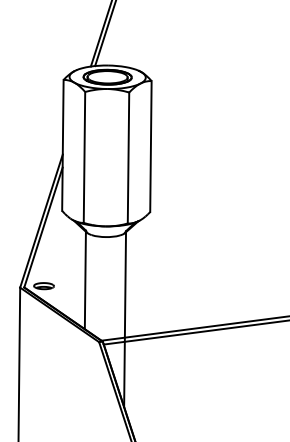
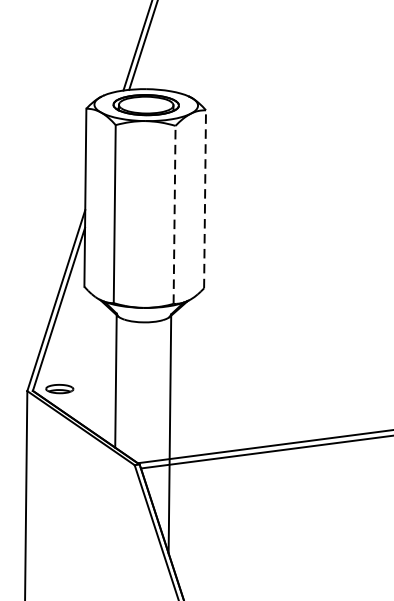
line: (150, 146) -> (204, 199), solid -> dashed
line: (128, 157) -> (174, 214), solid -> dashed

